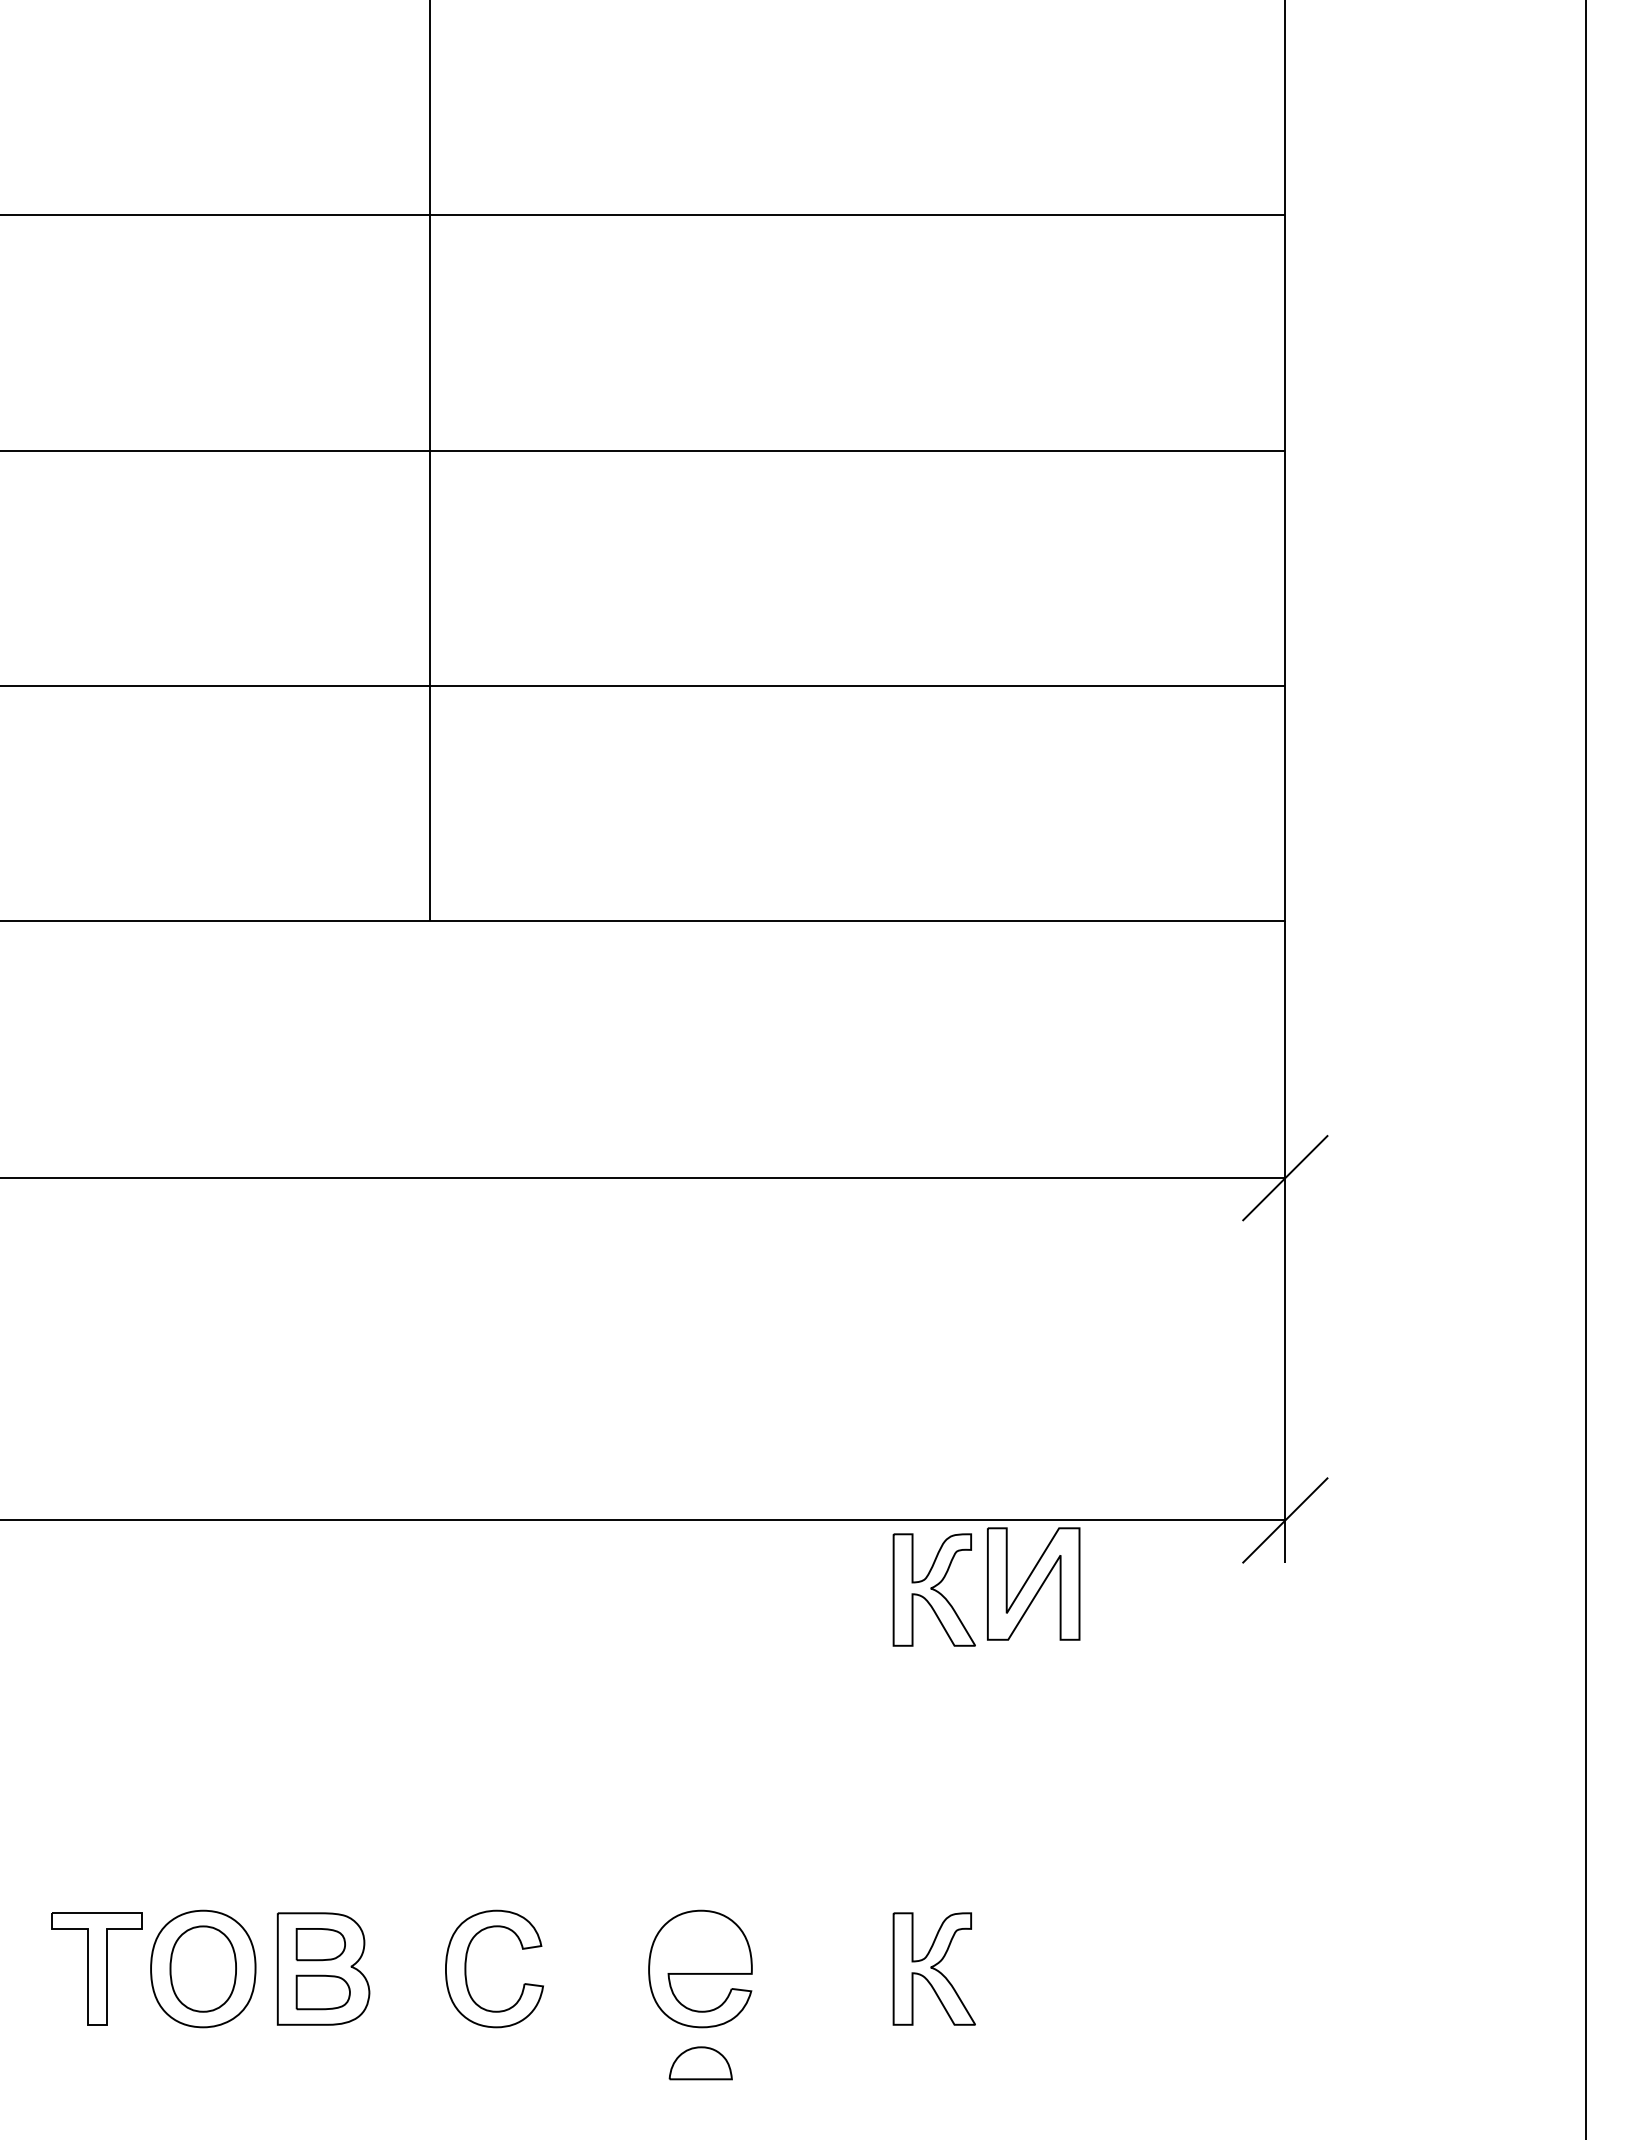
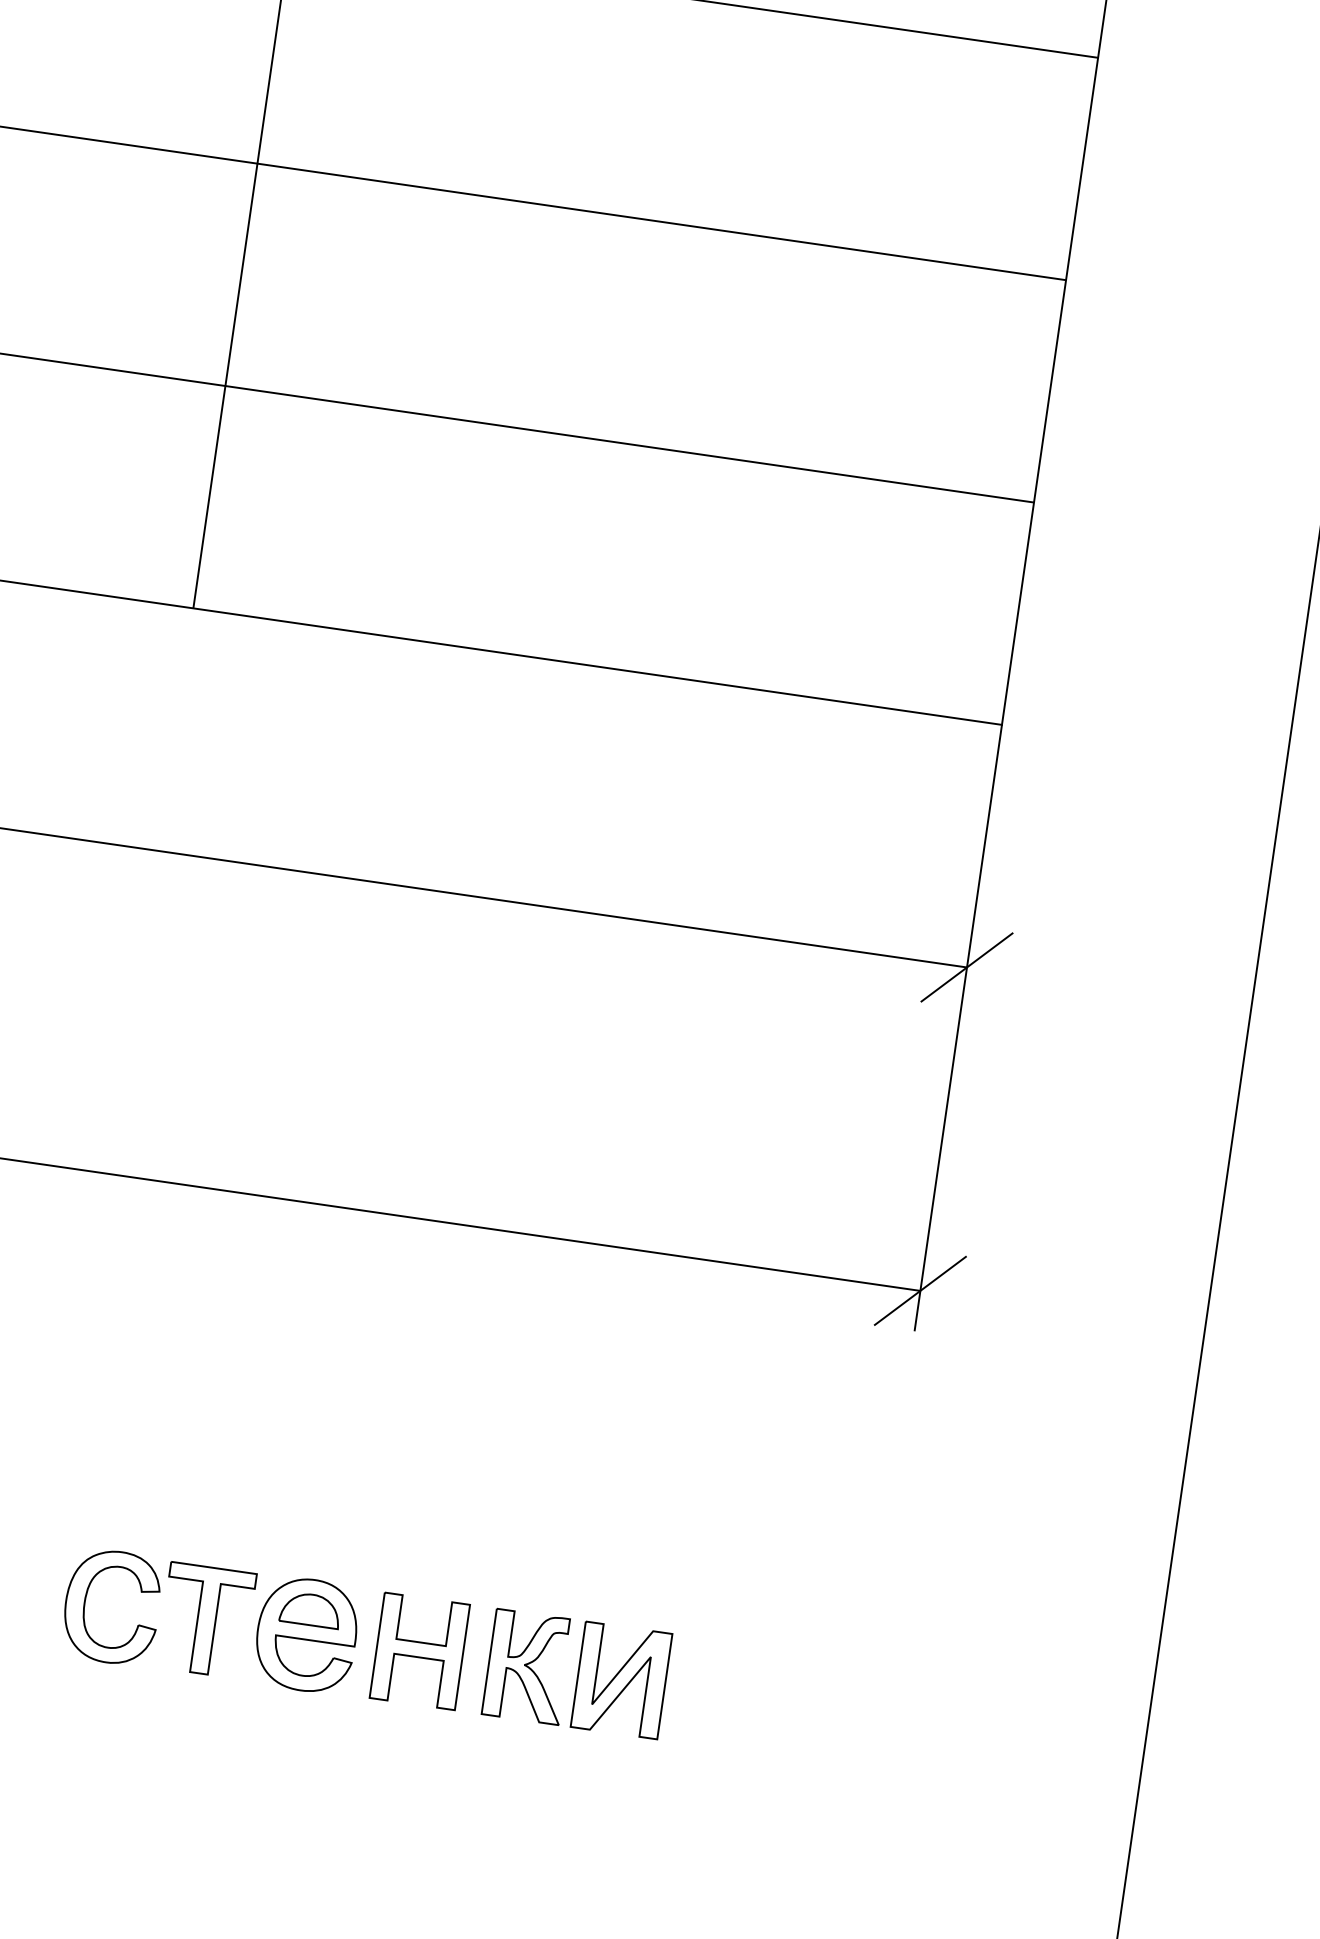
part: (1033, 1583) -> (621, 1679), moved
part: (933, 1589) -> (578, 1308), removed
part: (594, 1968) -> (206, 1620), added
part: (819, 1968) -> (419, 1650), added
part: (700, 2063) -> (310, 1610), moved

